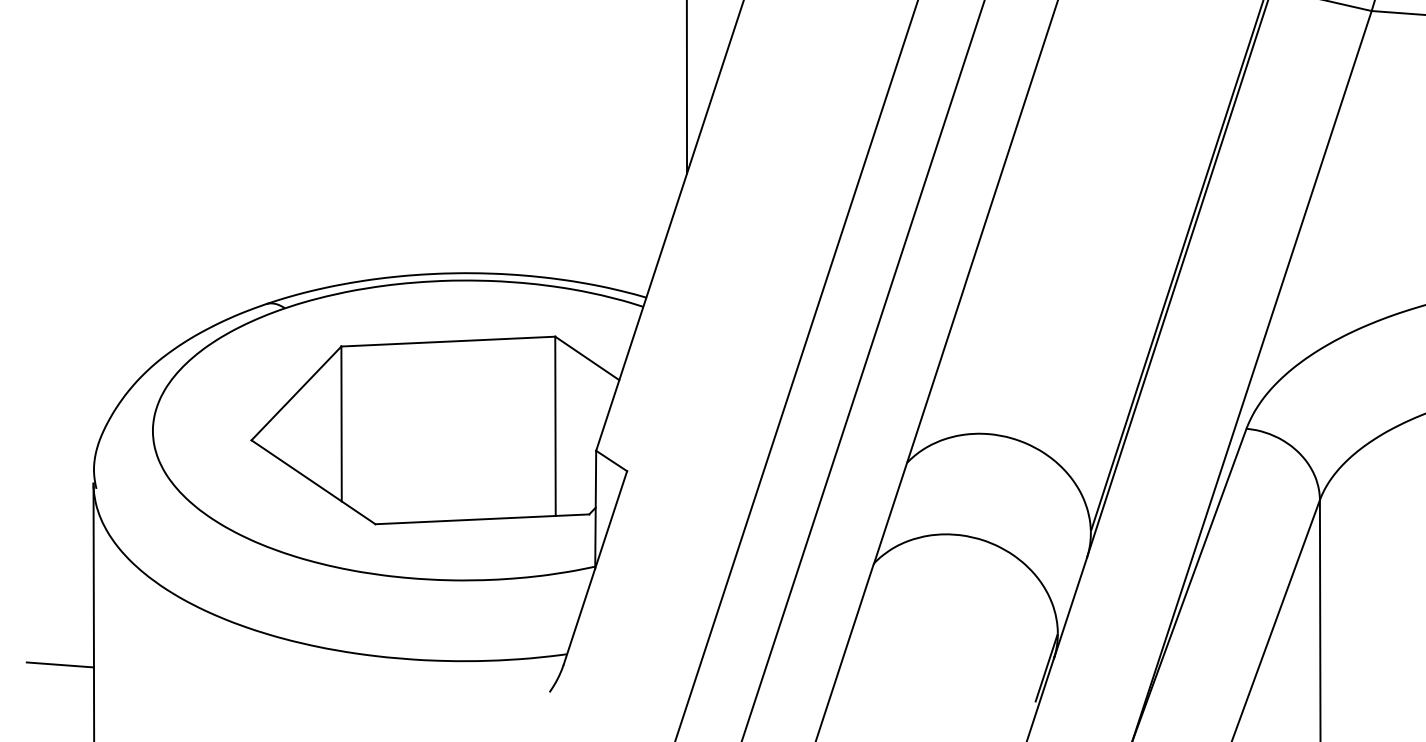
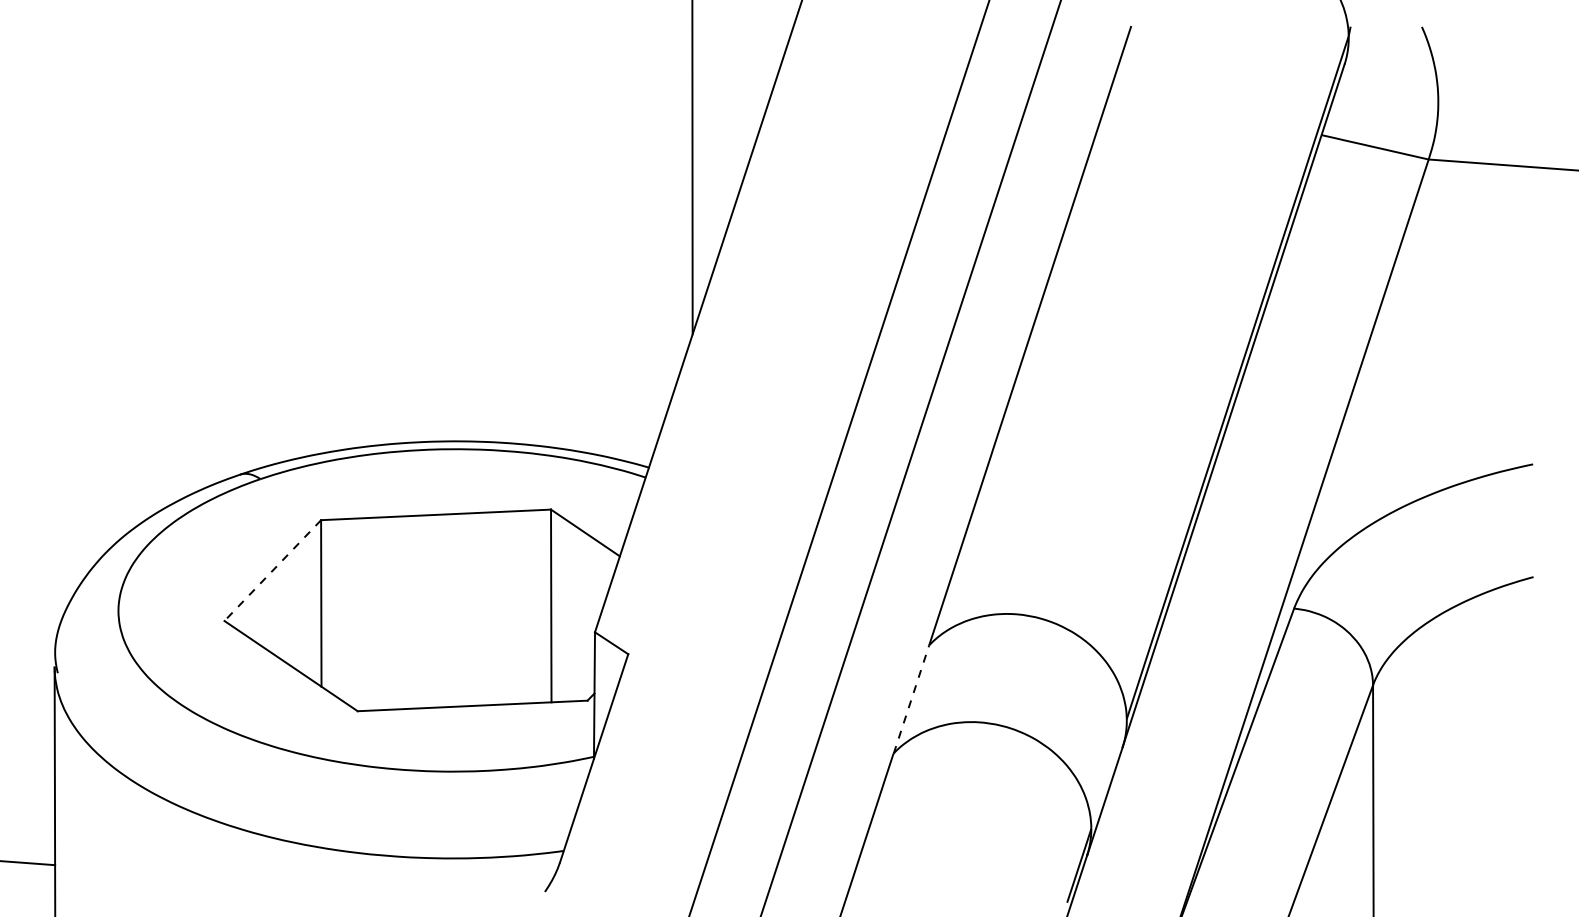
line: (296, 393) -> (272, 570), solid -> dashed
line: (890, 513) -> (911, 699), solid -> dashed

